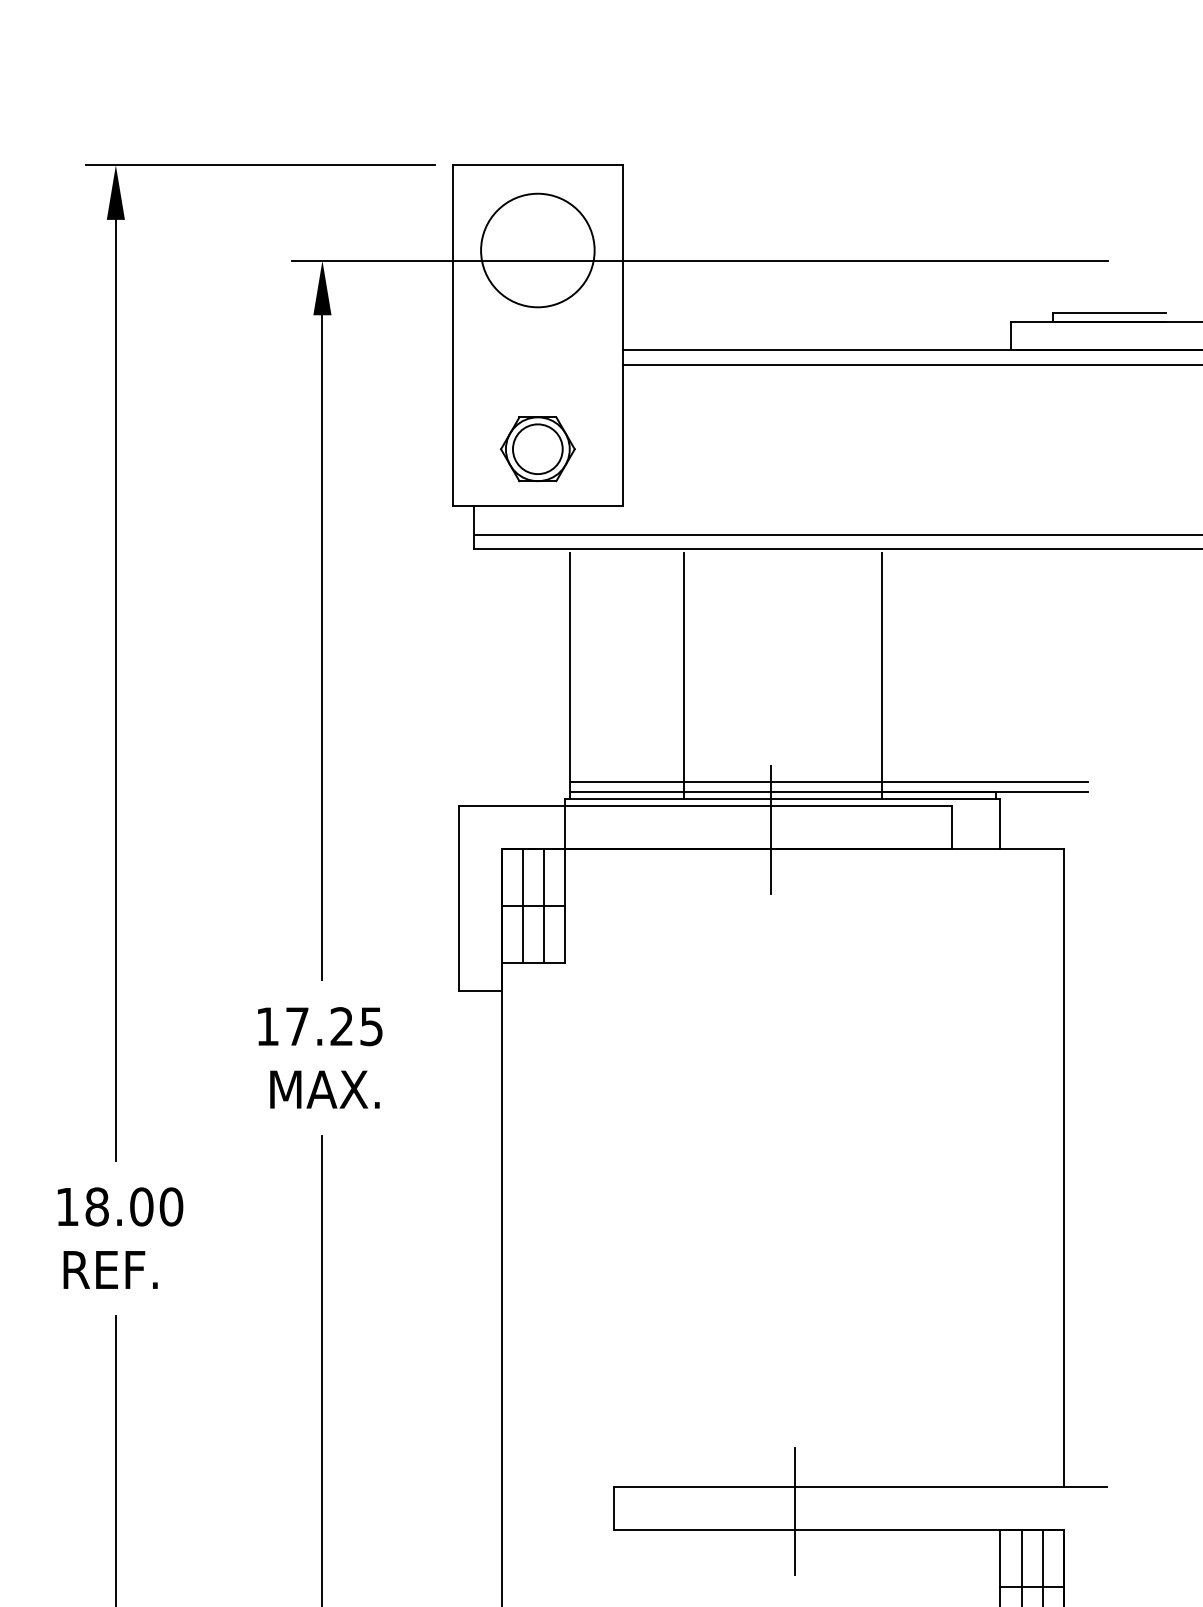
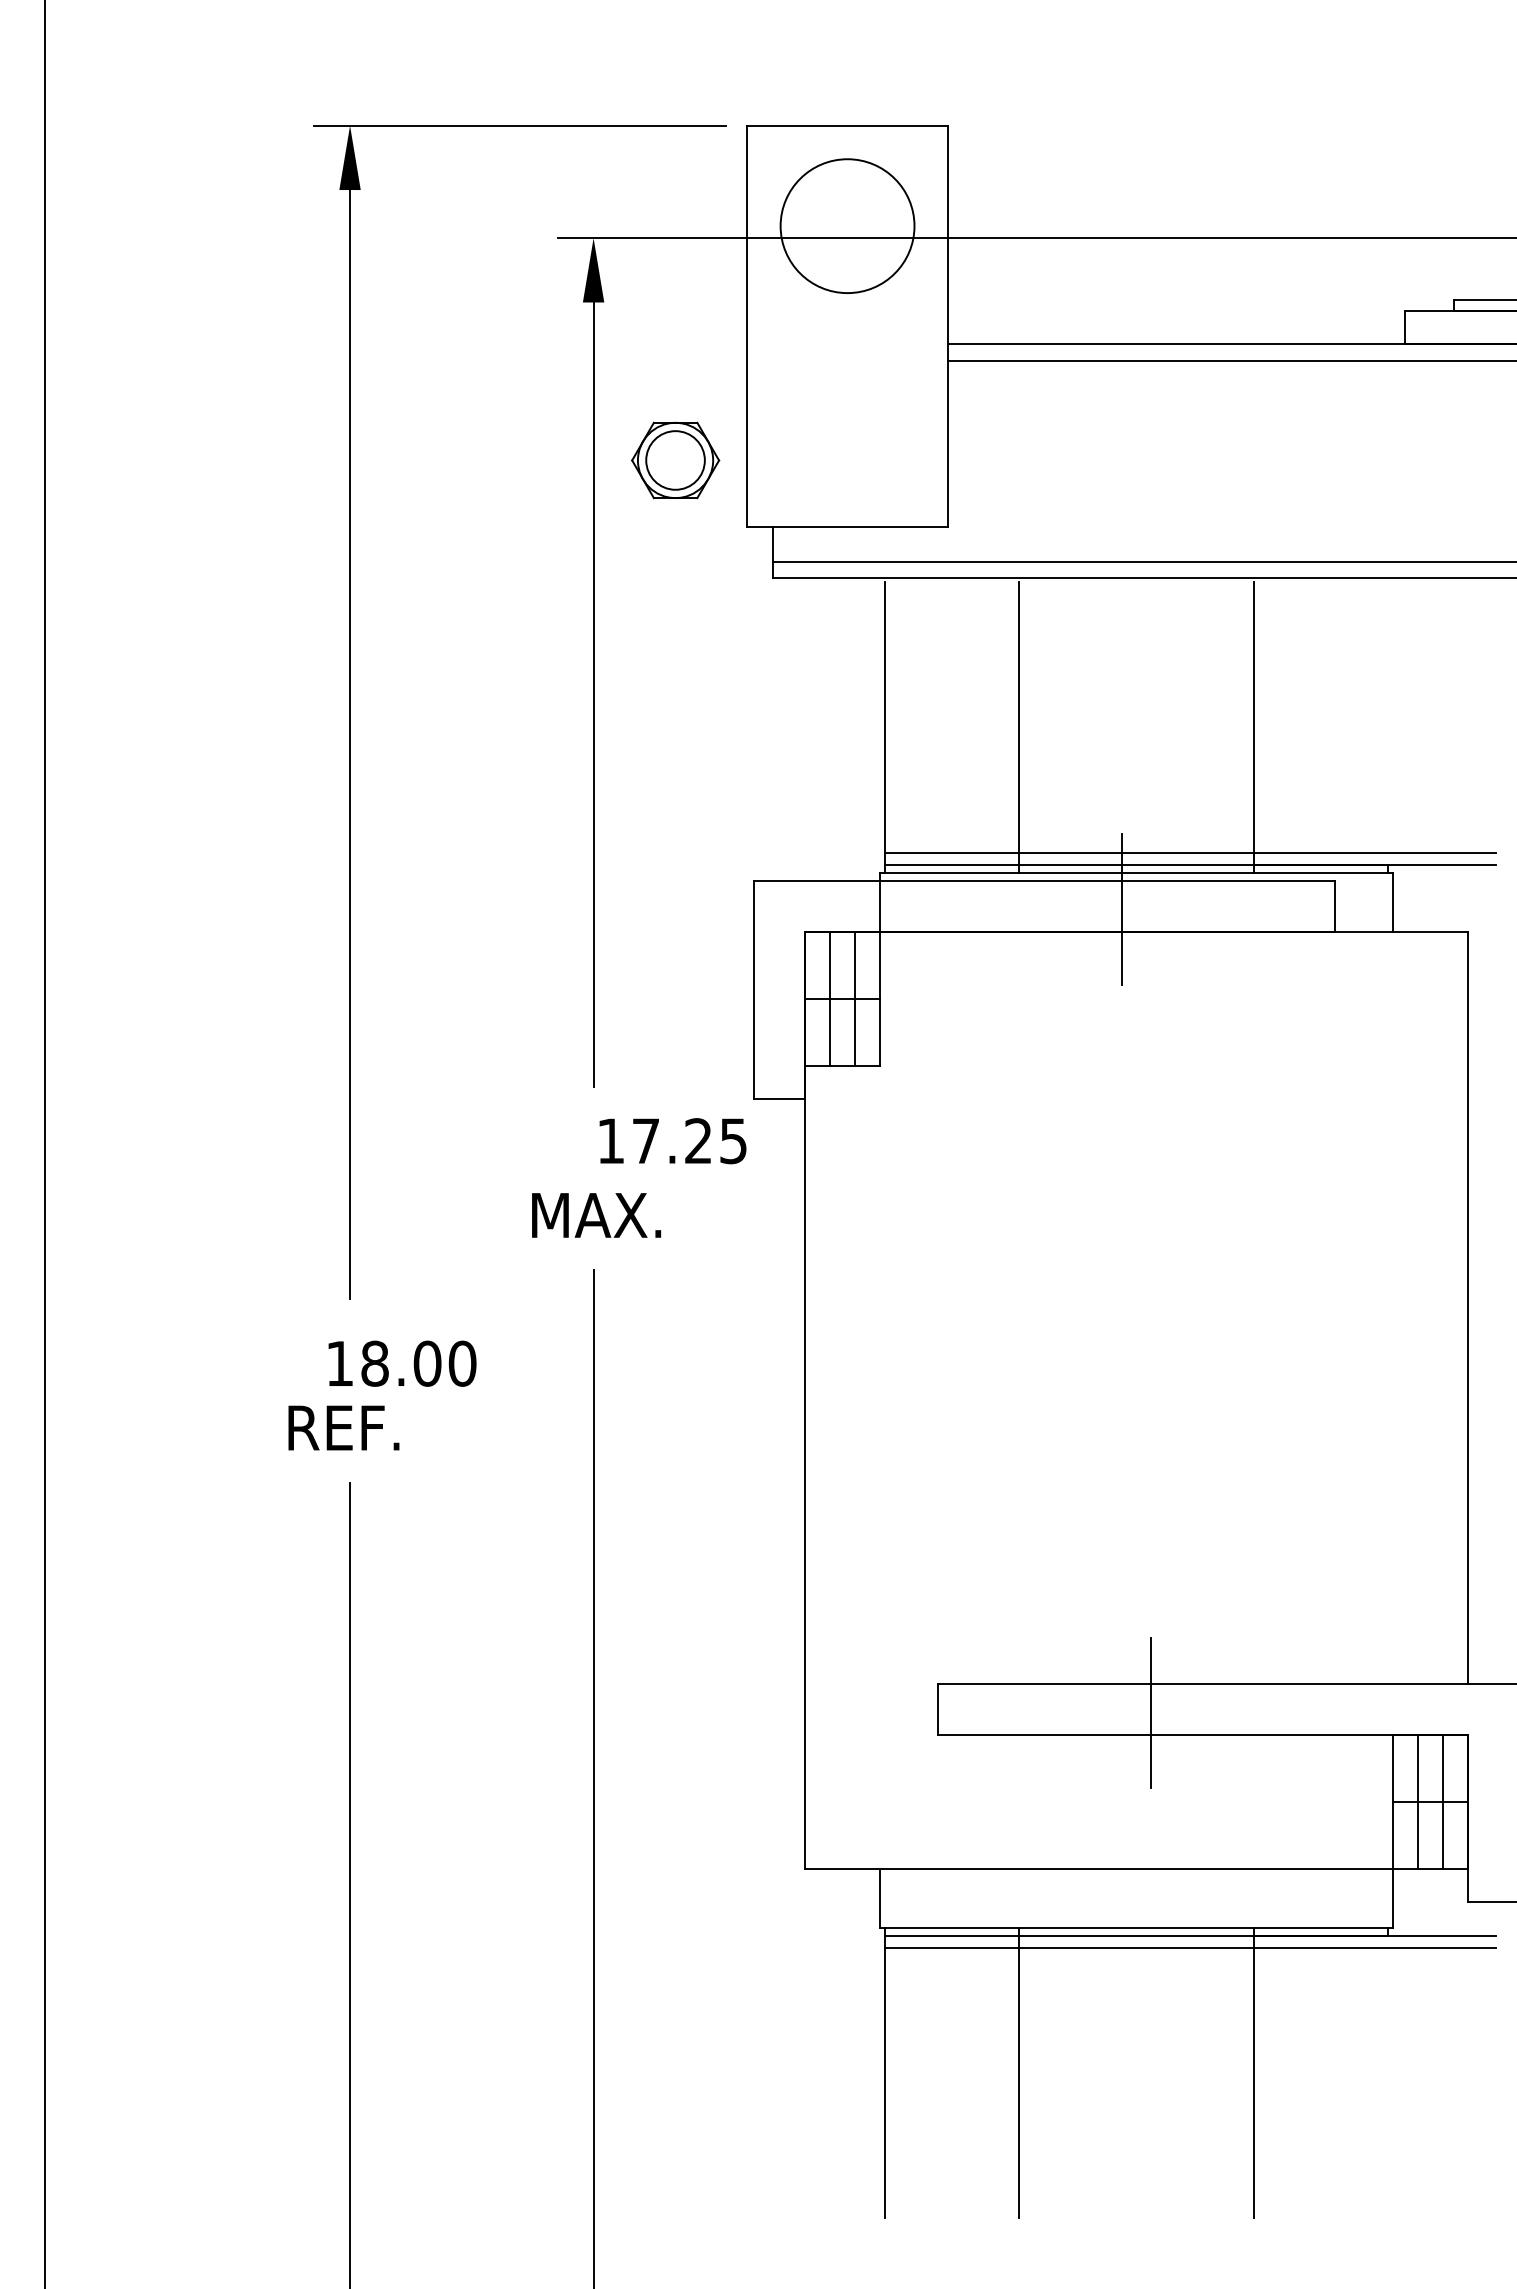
part: (537, 449) -> (675, 460), moved
text: (319, 1026) -> (672, 1141), moved
text: (120, 1206) -> (402, 1363), moved

